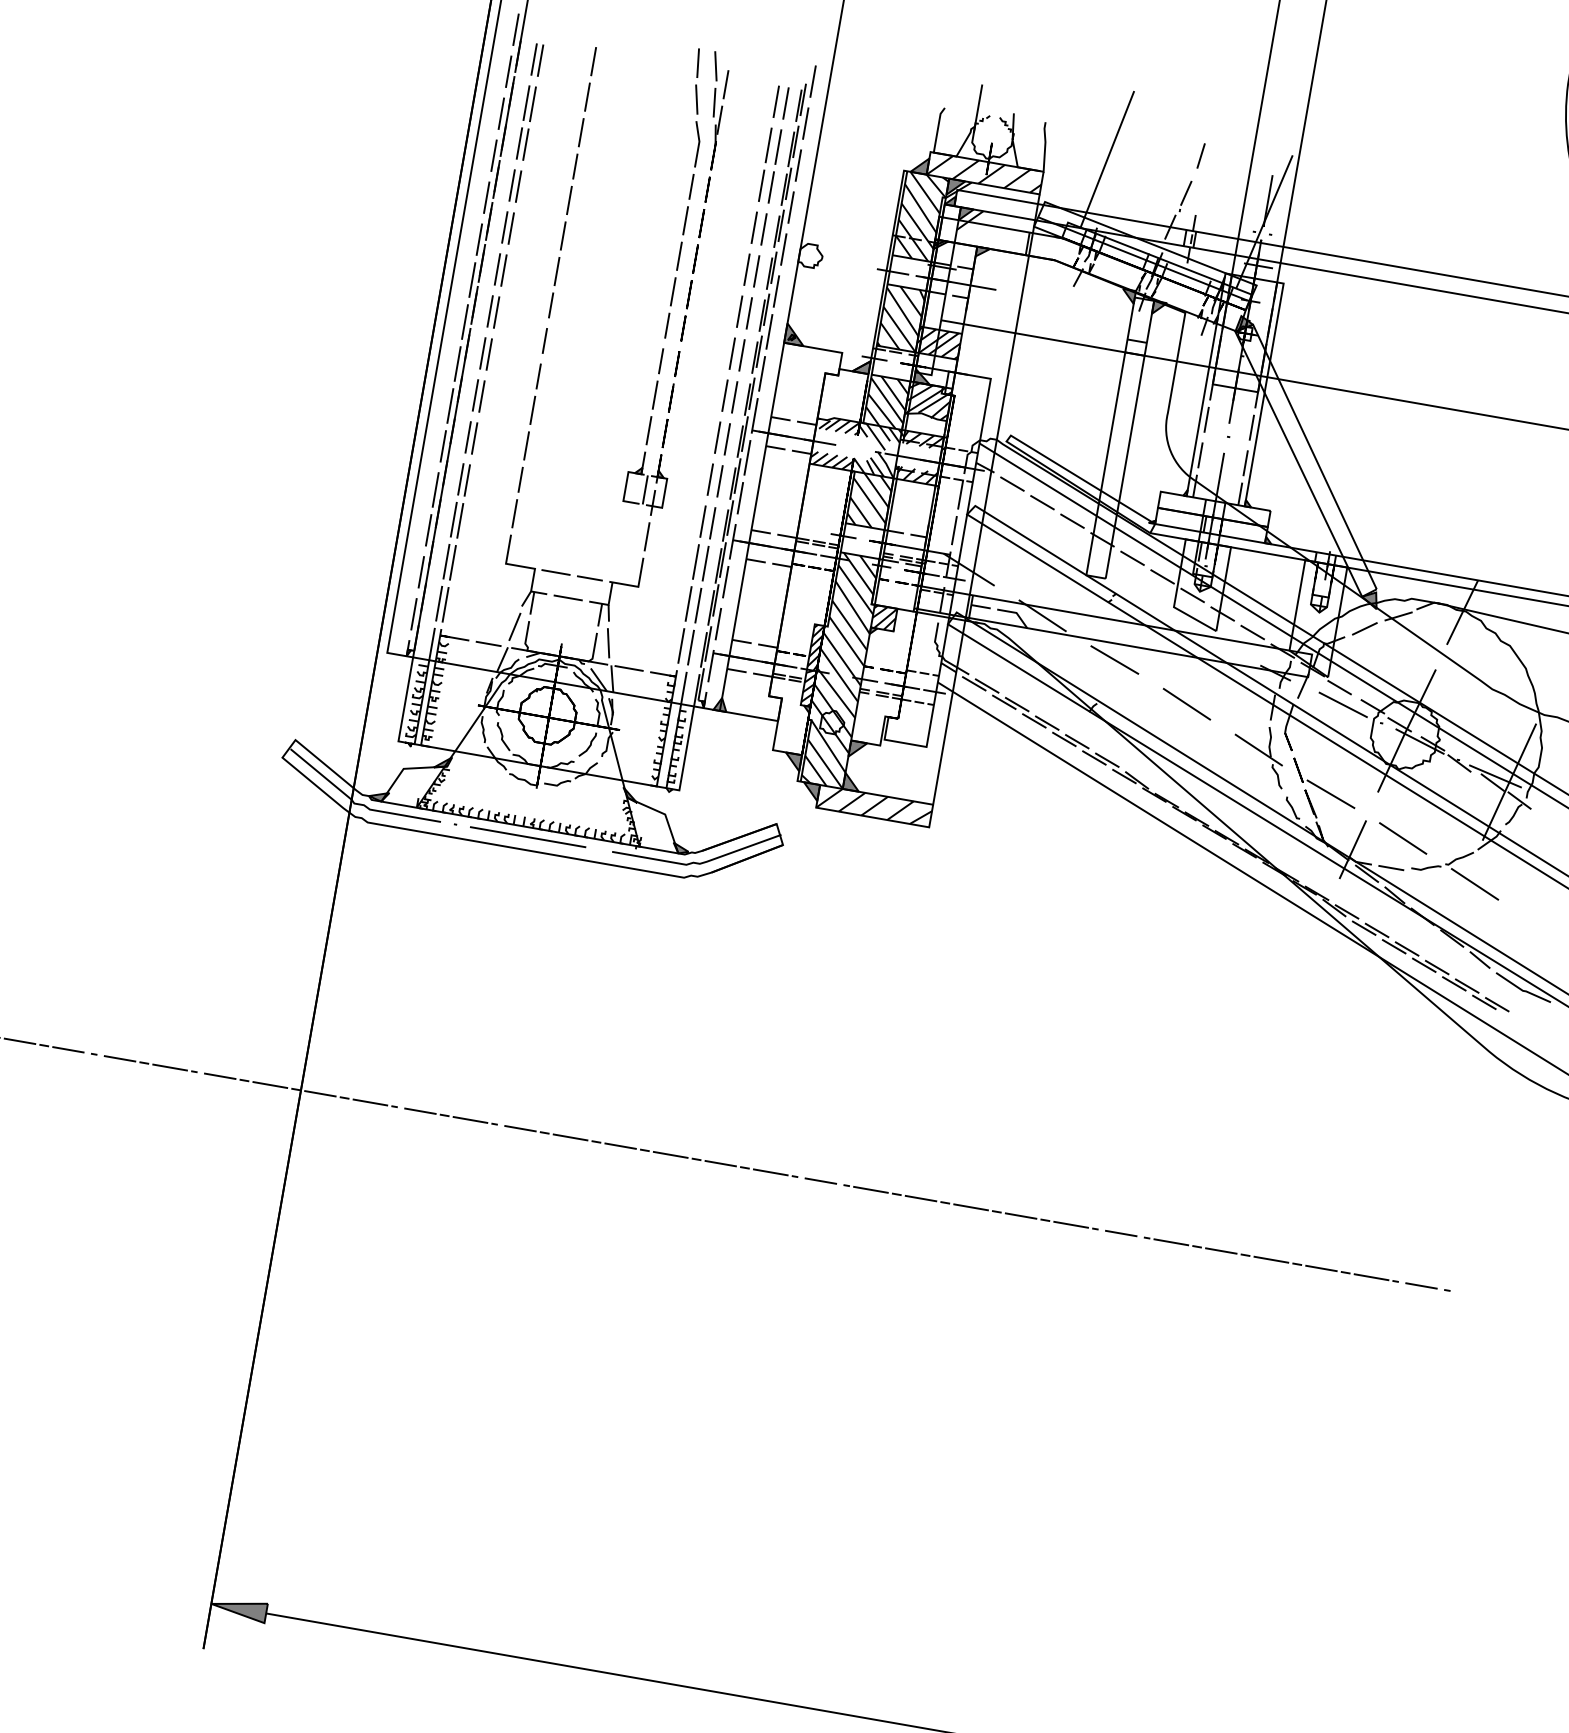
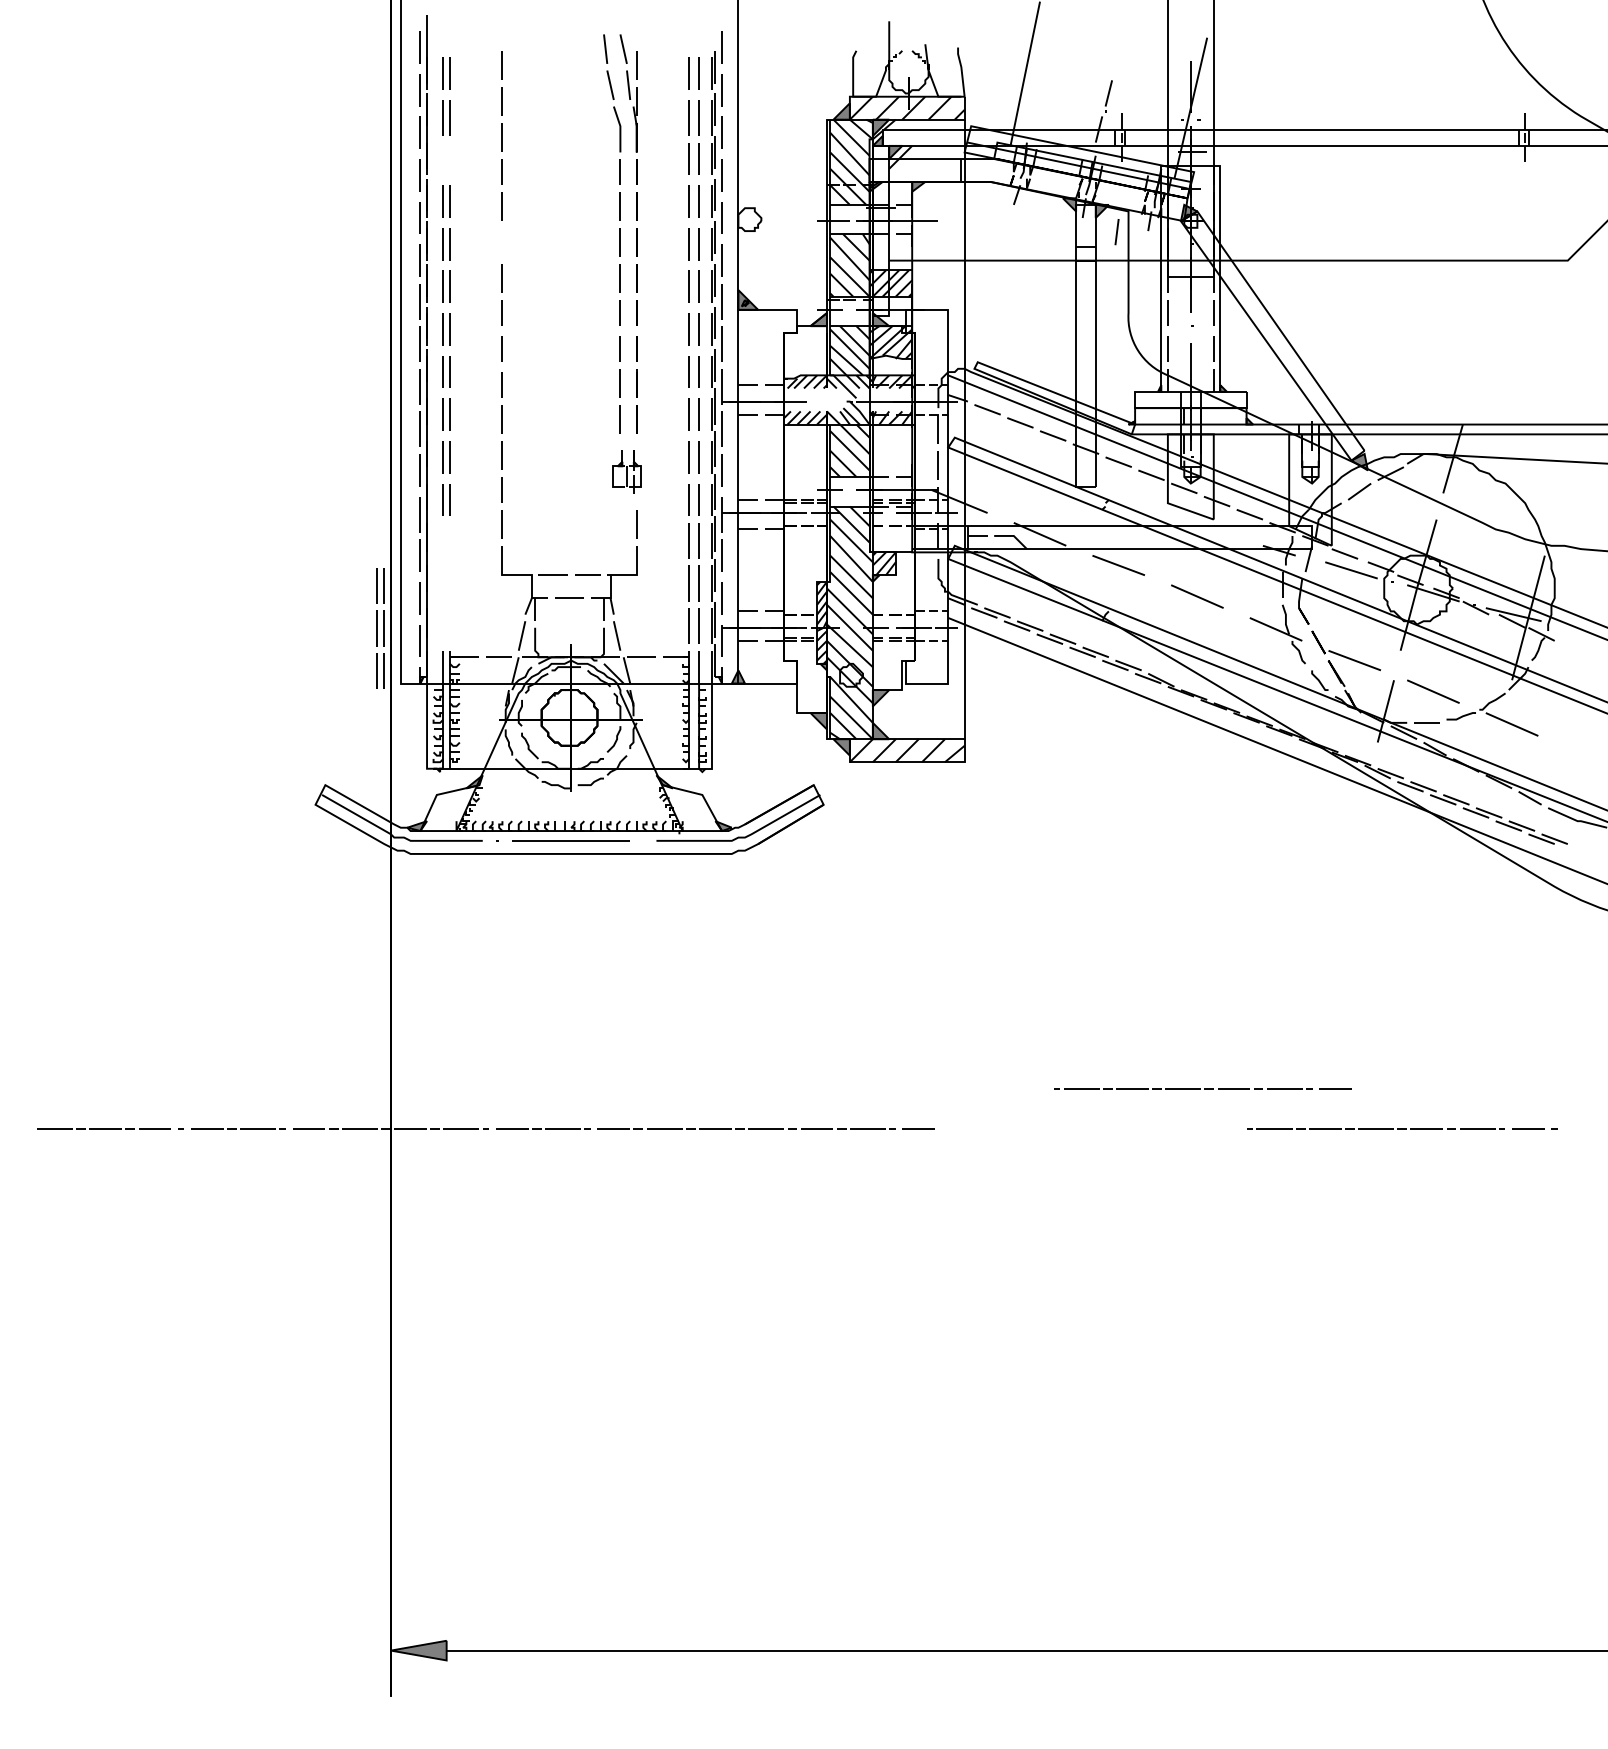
part: (522, 143) -> (446, 158), removed
line: (1200, 156) -> (1116, 232), moved
line: (562, 235) -> (501, 242), removed
part: (646, 482) -> (626, 471), size x0.7
part: (449, 562) -> (380, 628), moved
line: (988, 1209) -> (1200, 1088), moved

